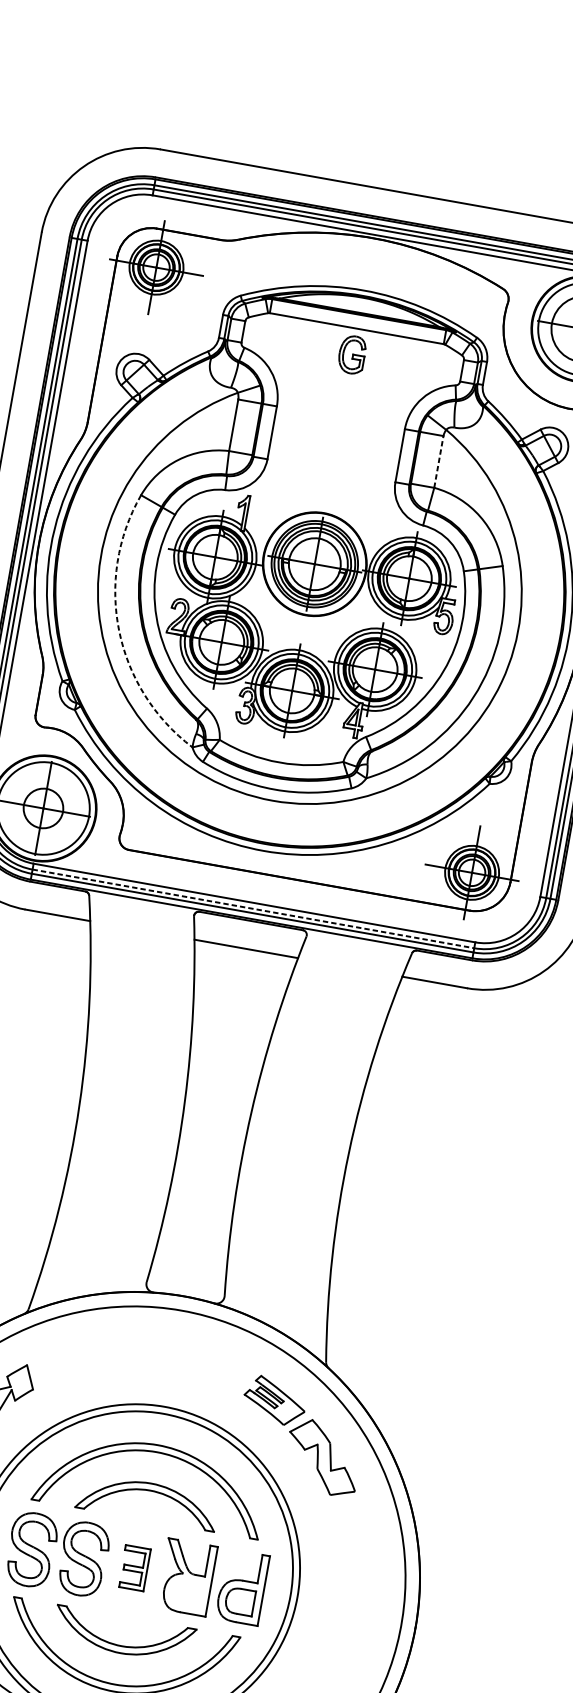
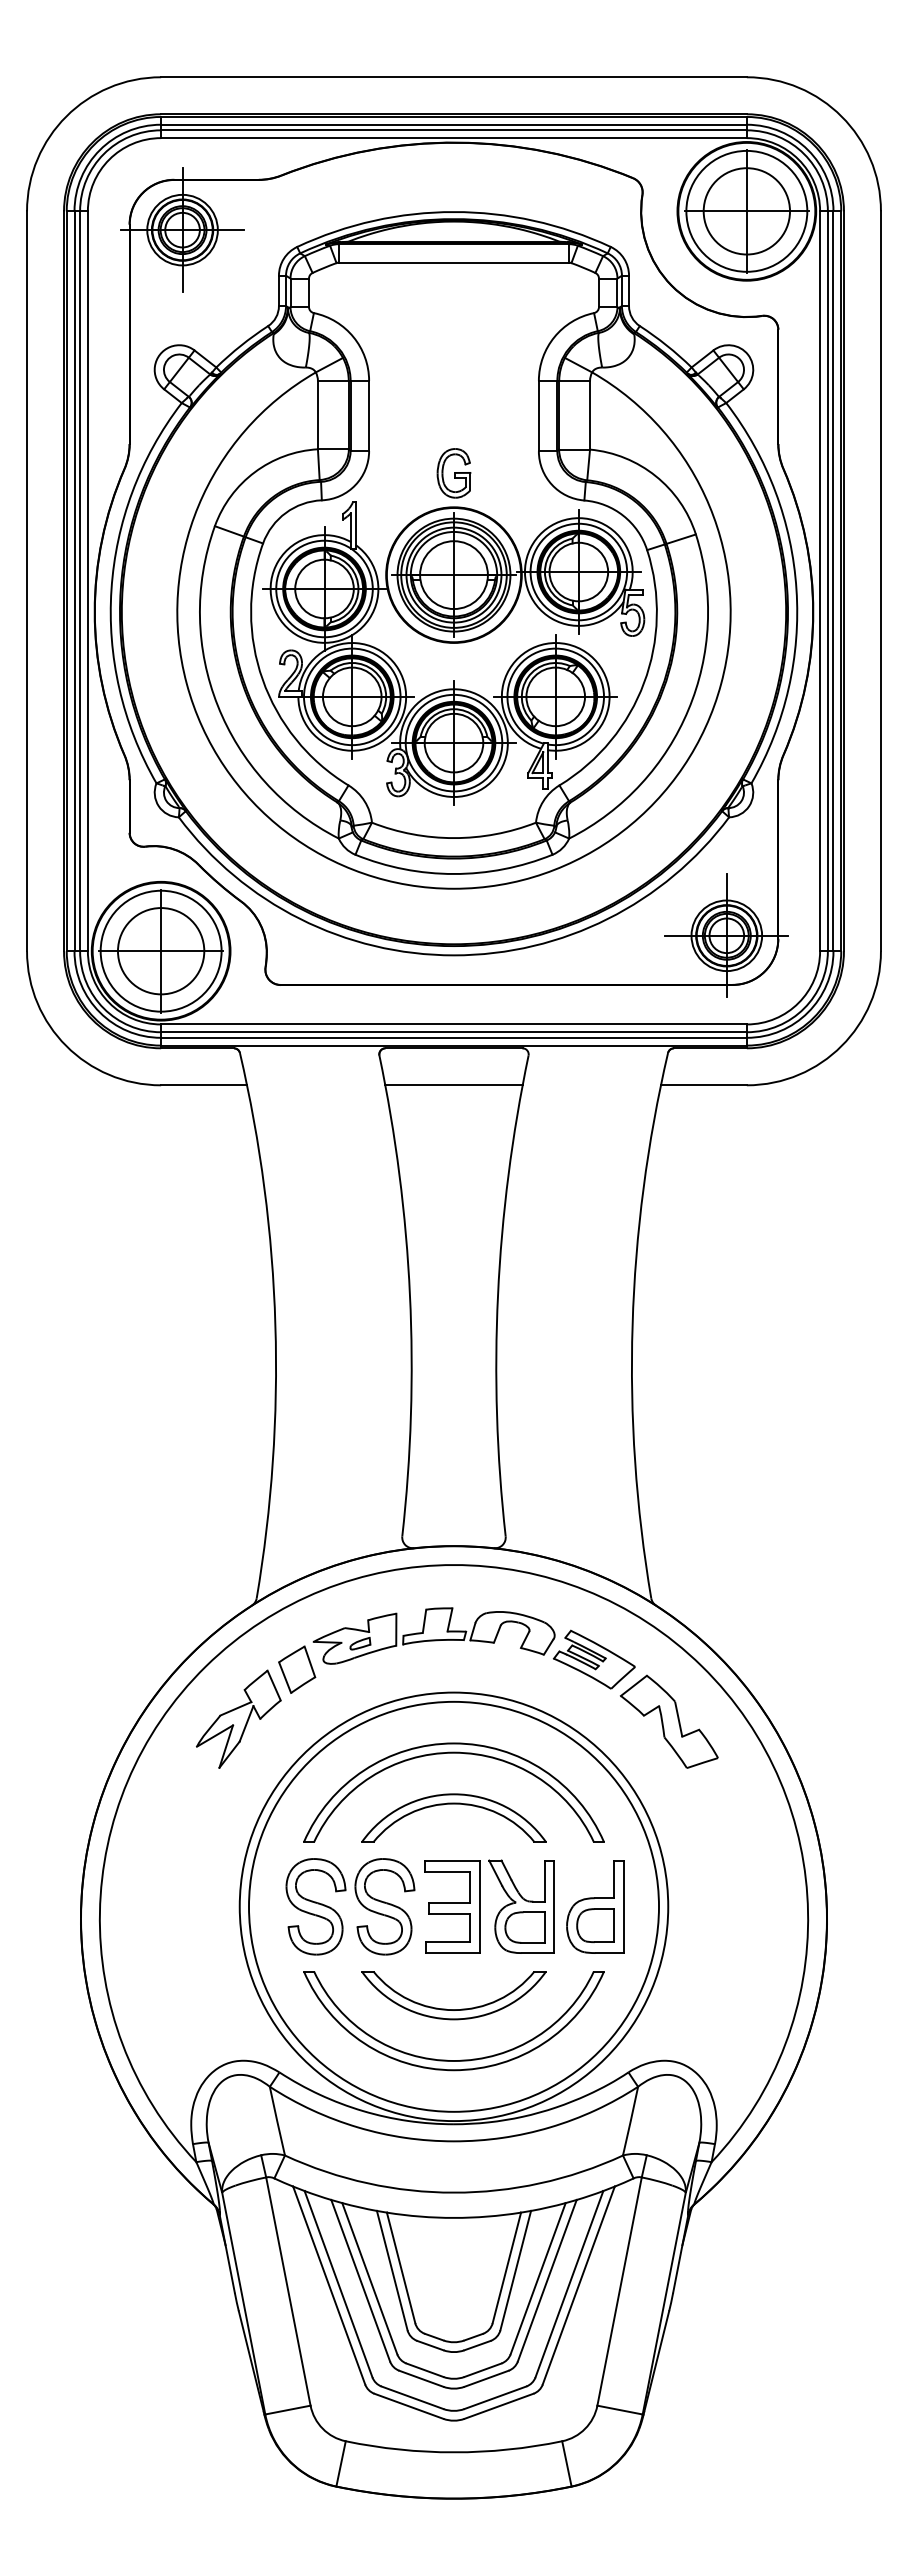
part: (351, 354) -> (453, 473), moved
line: (439, 461) -> (590, 414), dashed -> solid
arc: (118, 630) -> (217, 705), dashed -> solid
circle: (42, 808) -> (160, 951), size x1.67
line: (253, 909) -> (454, 1032), dashed -> solid
part: (142, 1364) -> (415, 1643), added
part: (134, 1567) -> (452, 1906), size x1.67
part: (186, 1593) -> (524, 1927), added

